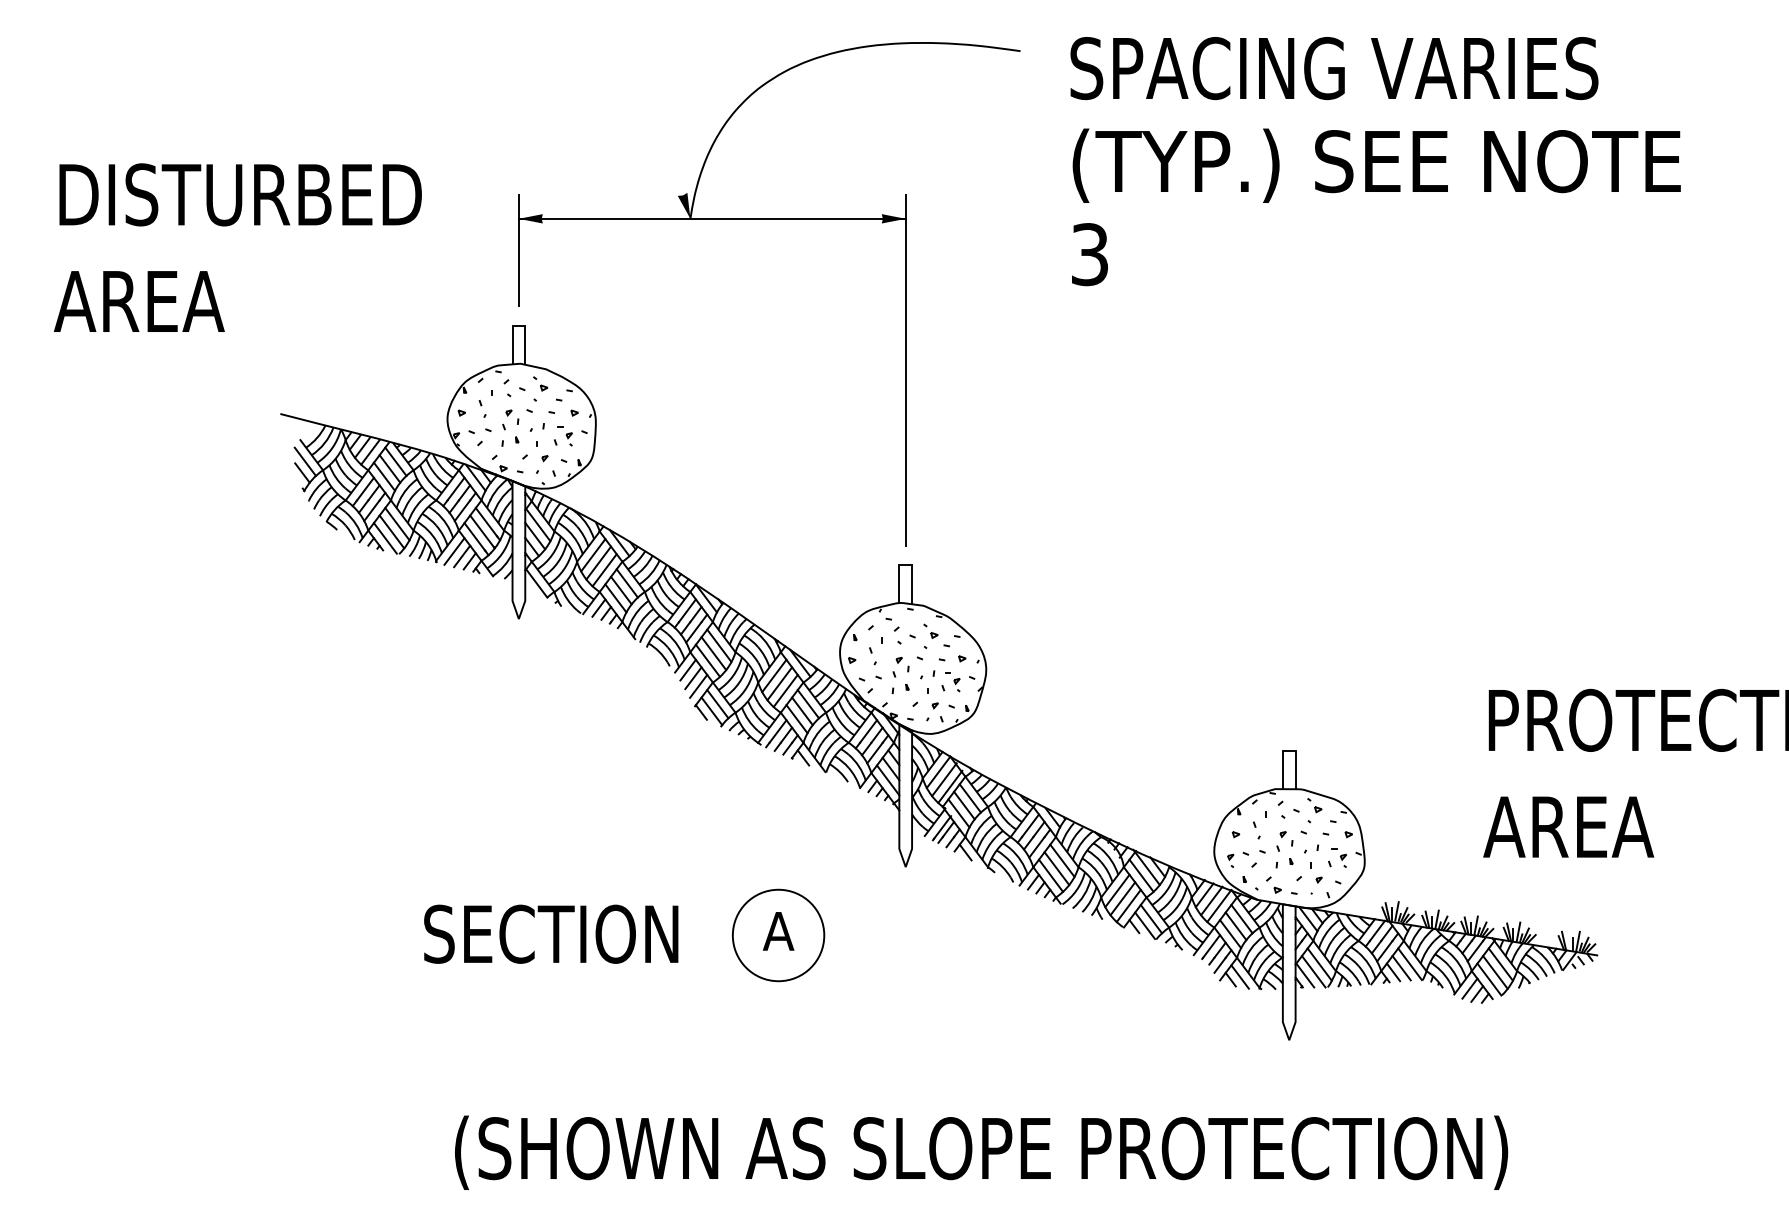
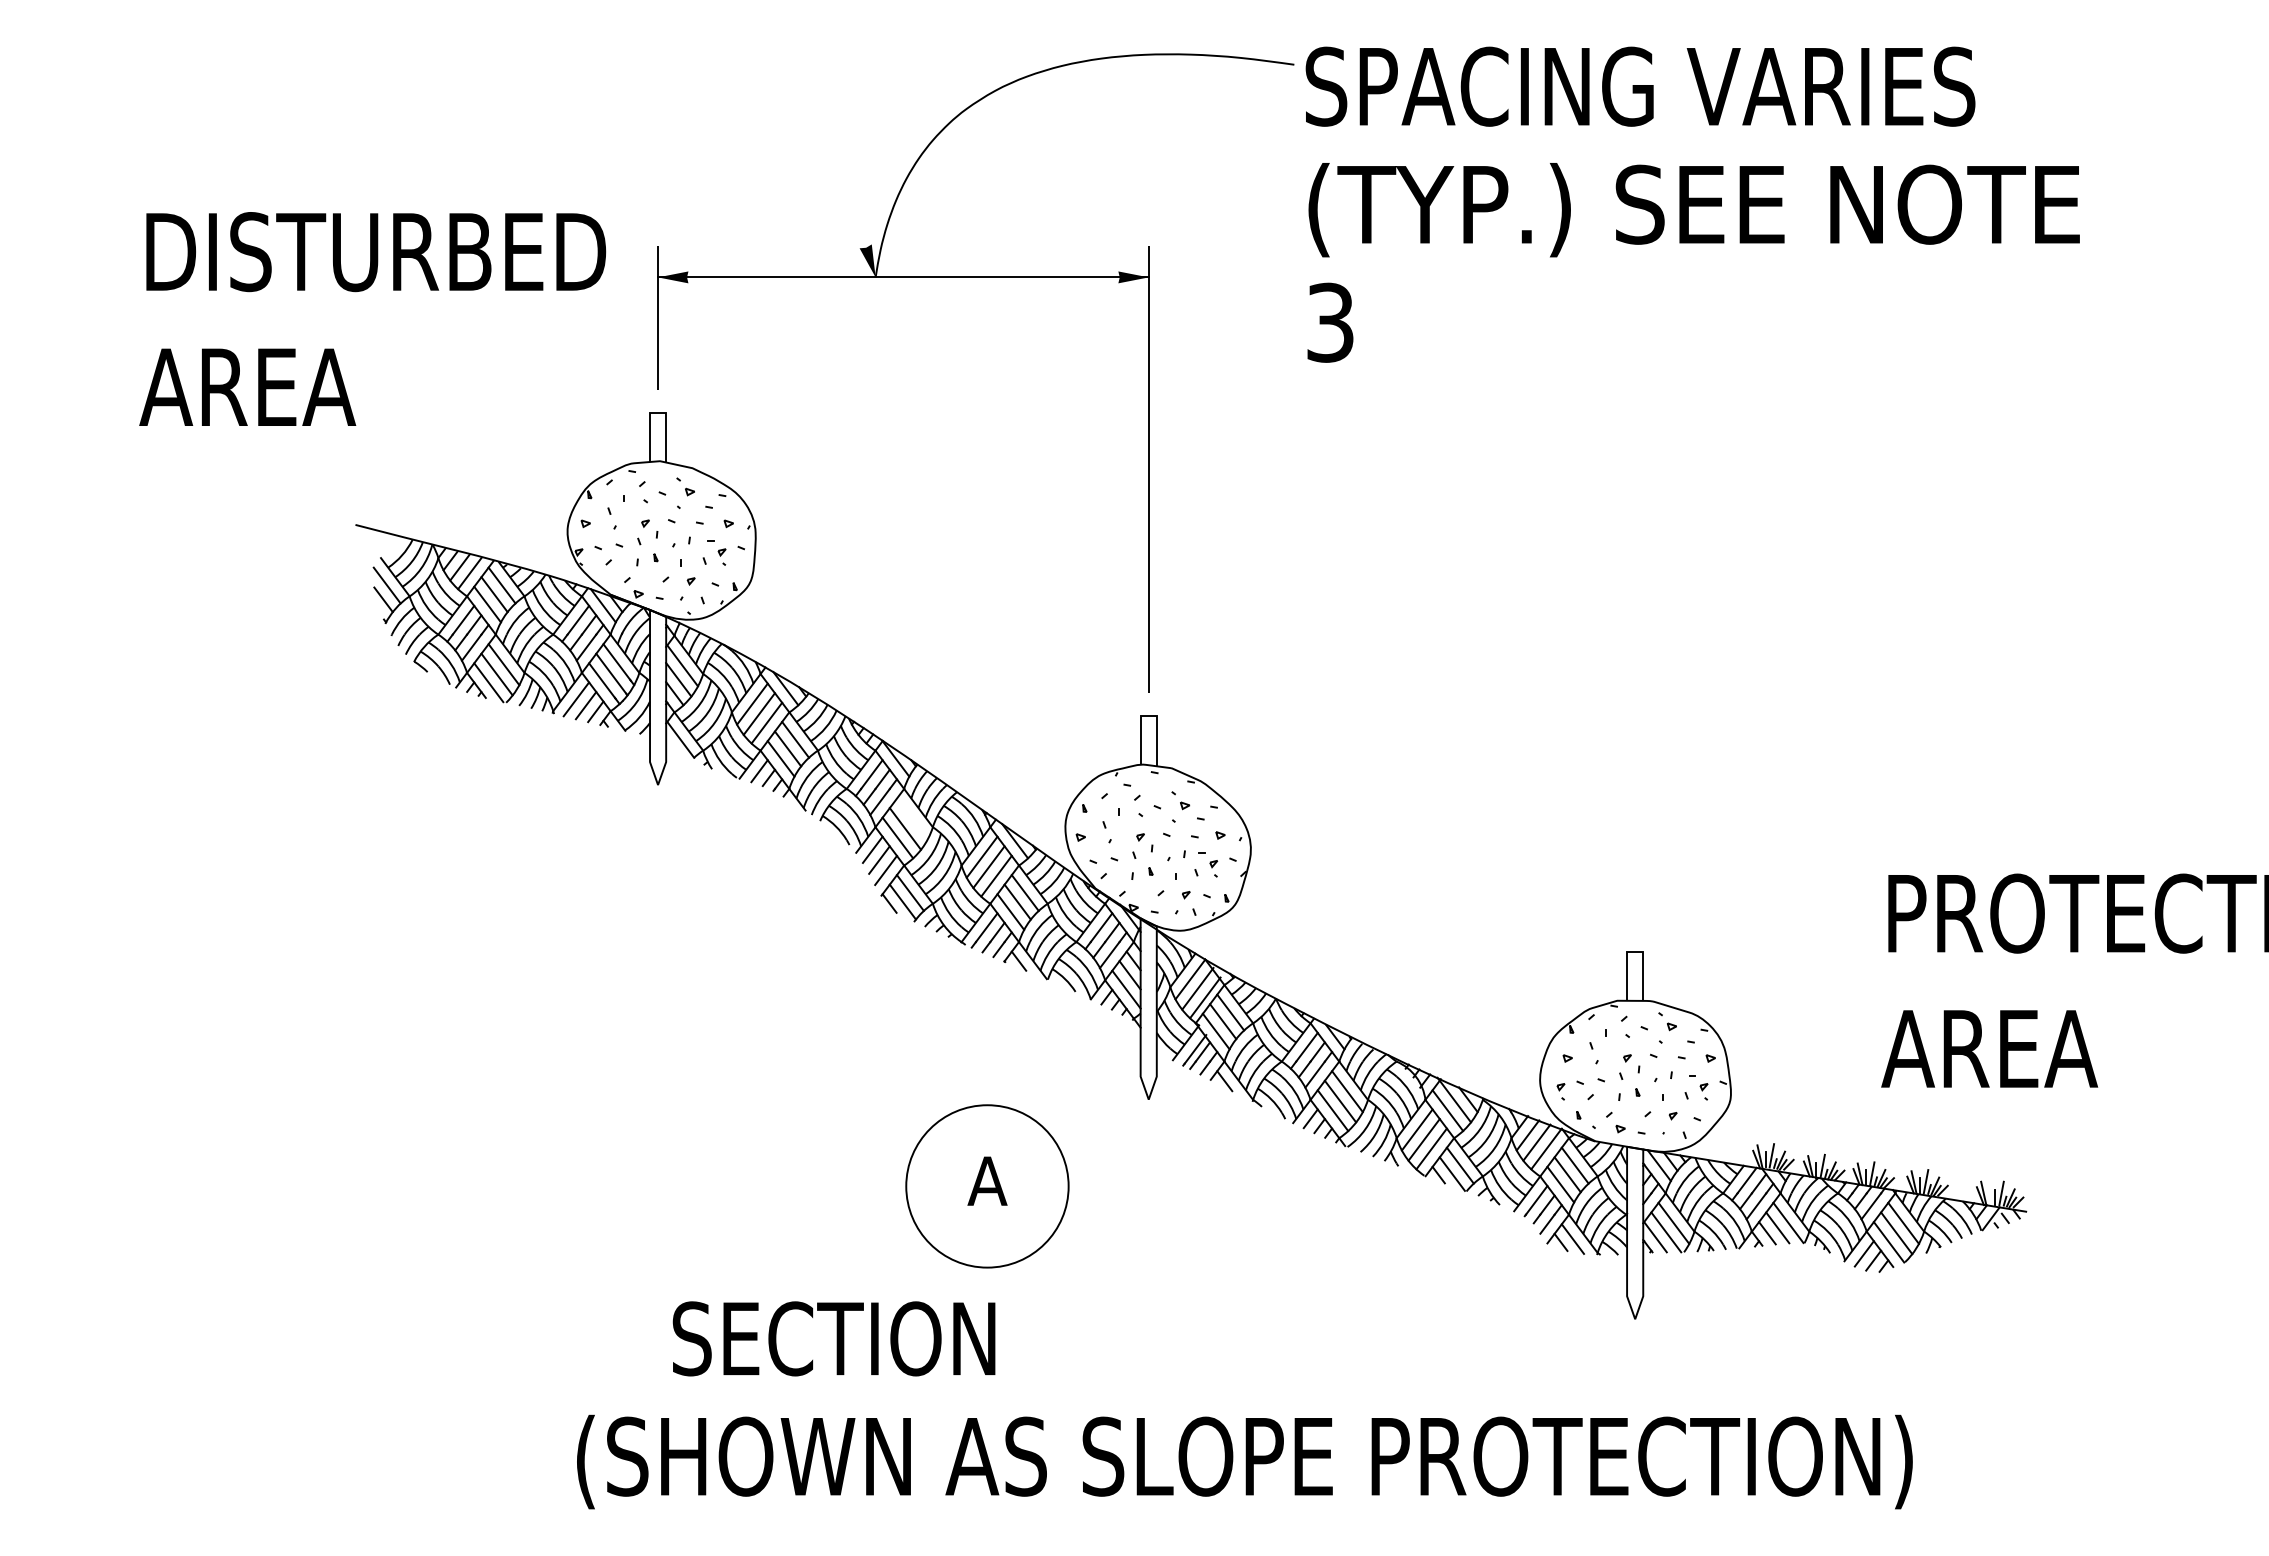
text: (1375, 161) -> (1692, 204), moved
text: (237, 247) -> (372, 318), moved
line: (718, 645) -> (911, 818), removed
text: (550, 933) -> (833, 1338), moved
circle: (778, 935) -> (987, 1186), size x1.4

